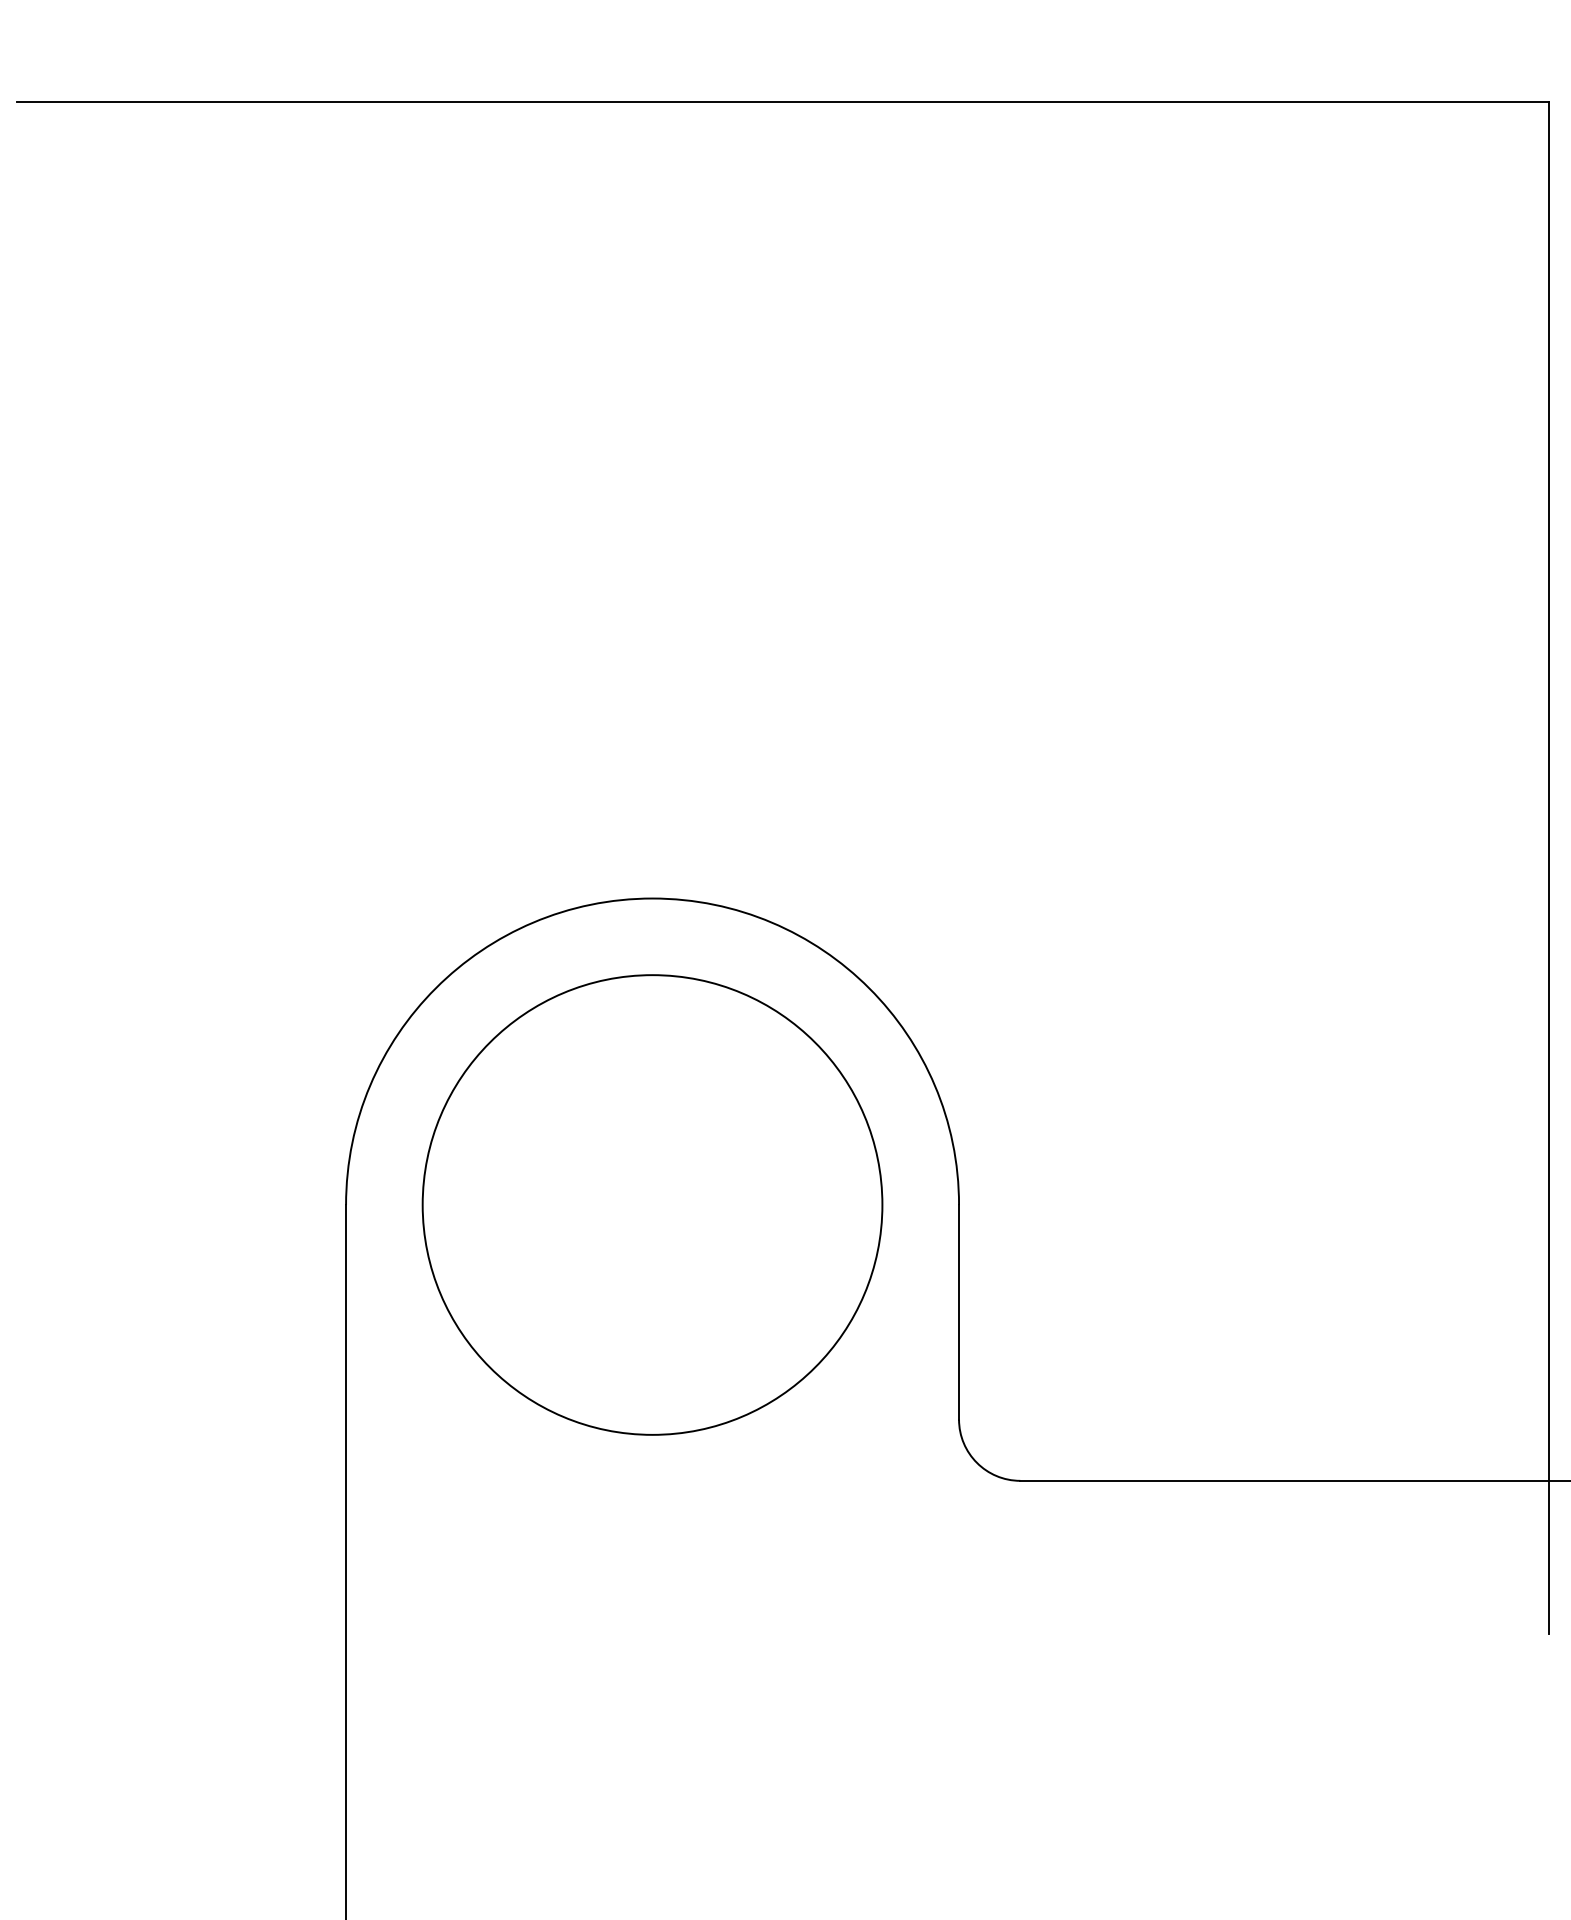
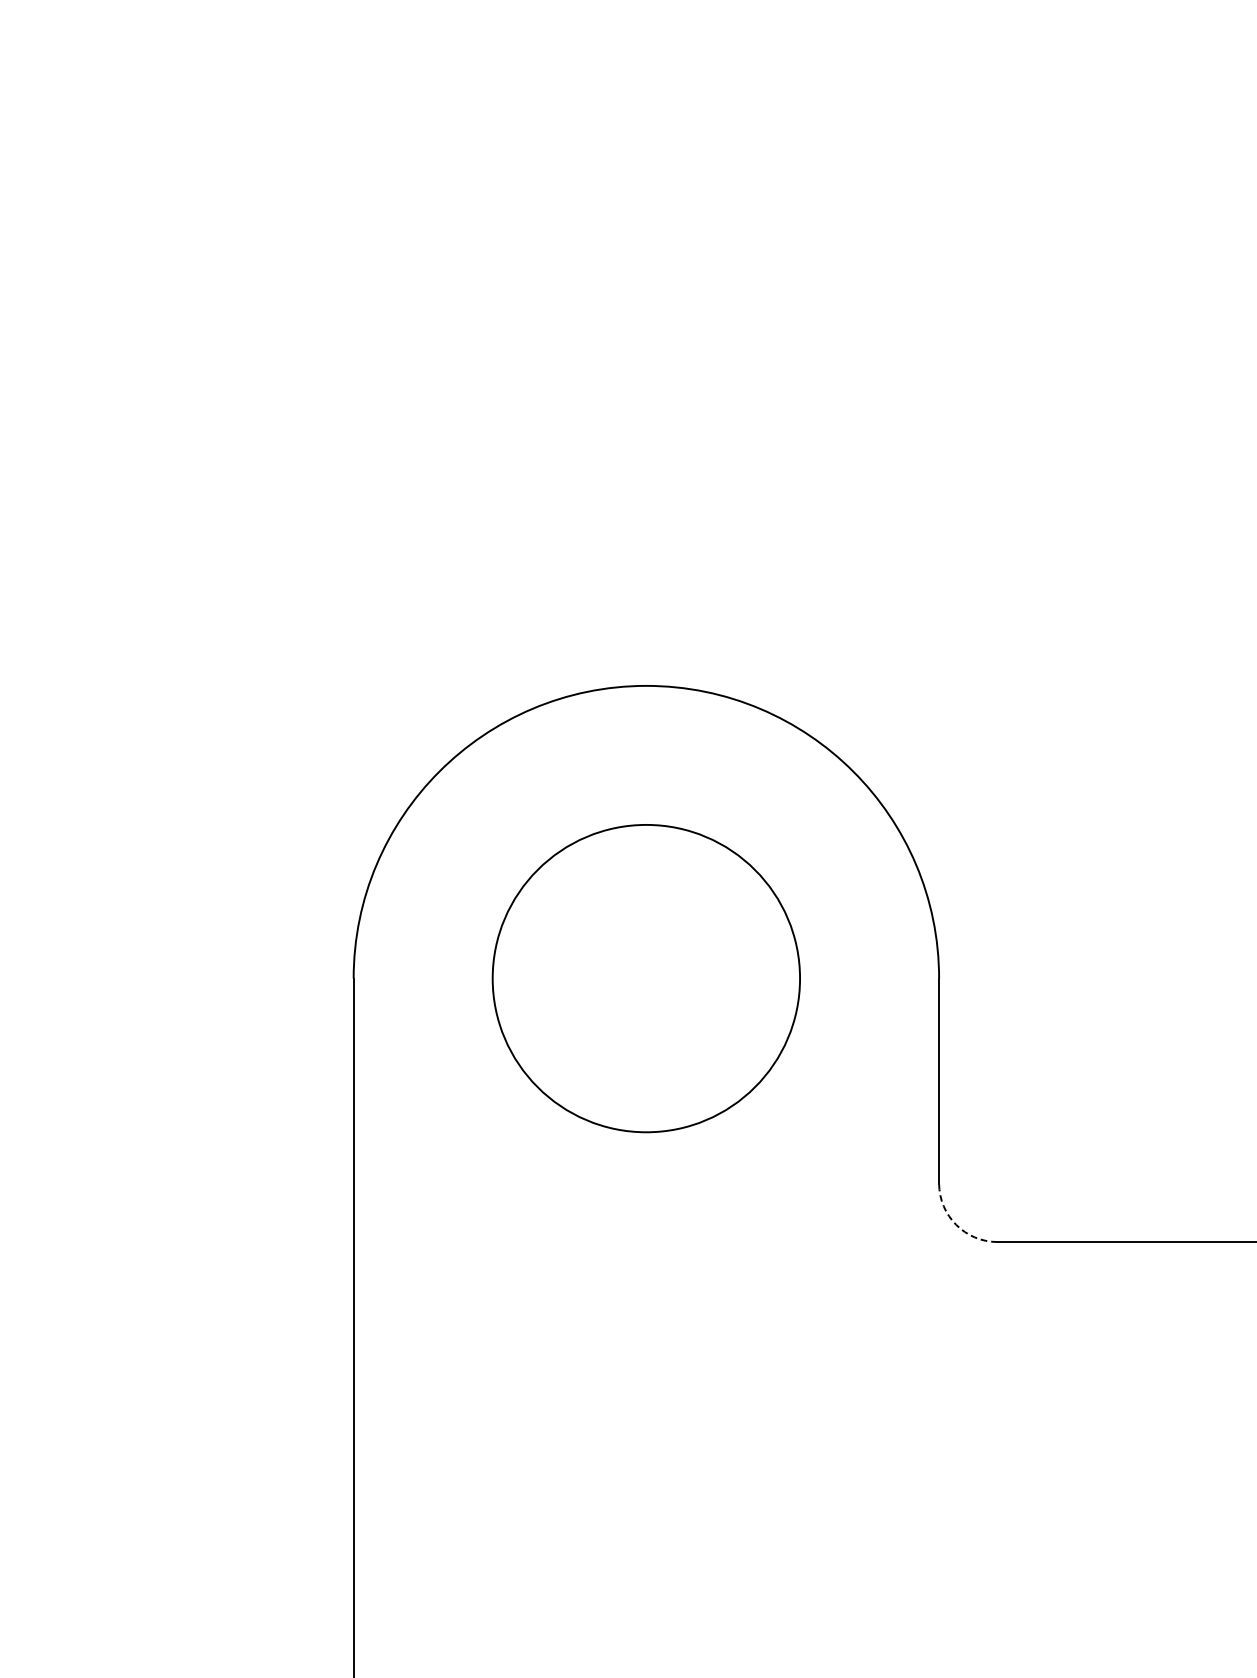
circle: (652, 1204) -> (646, 978), size x0.7
arc: (976, 1462) -> (955, 1224), solid -> dashed

